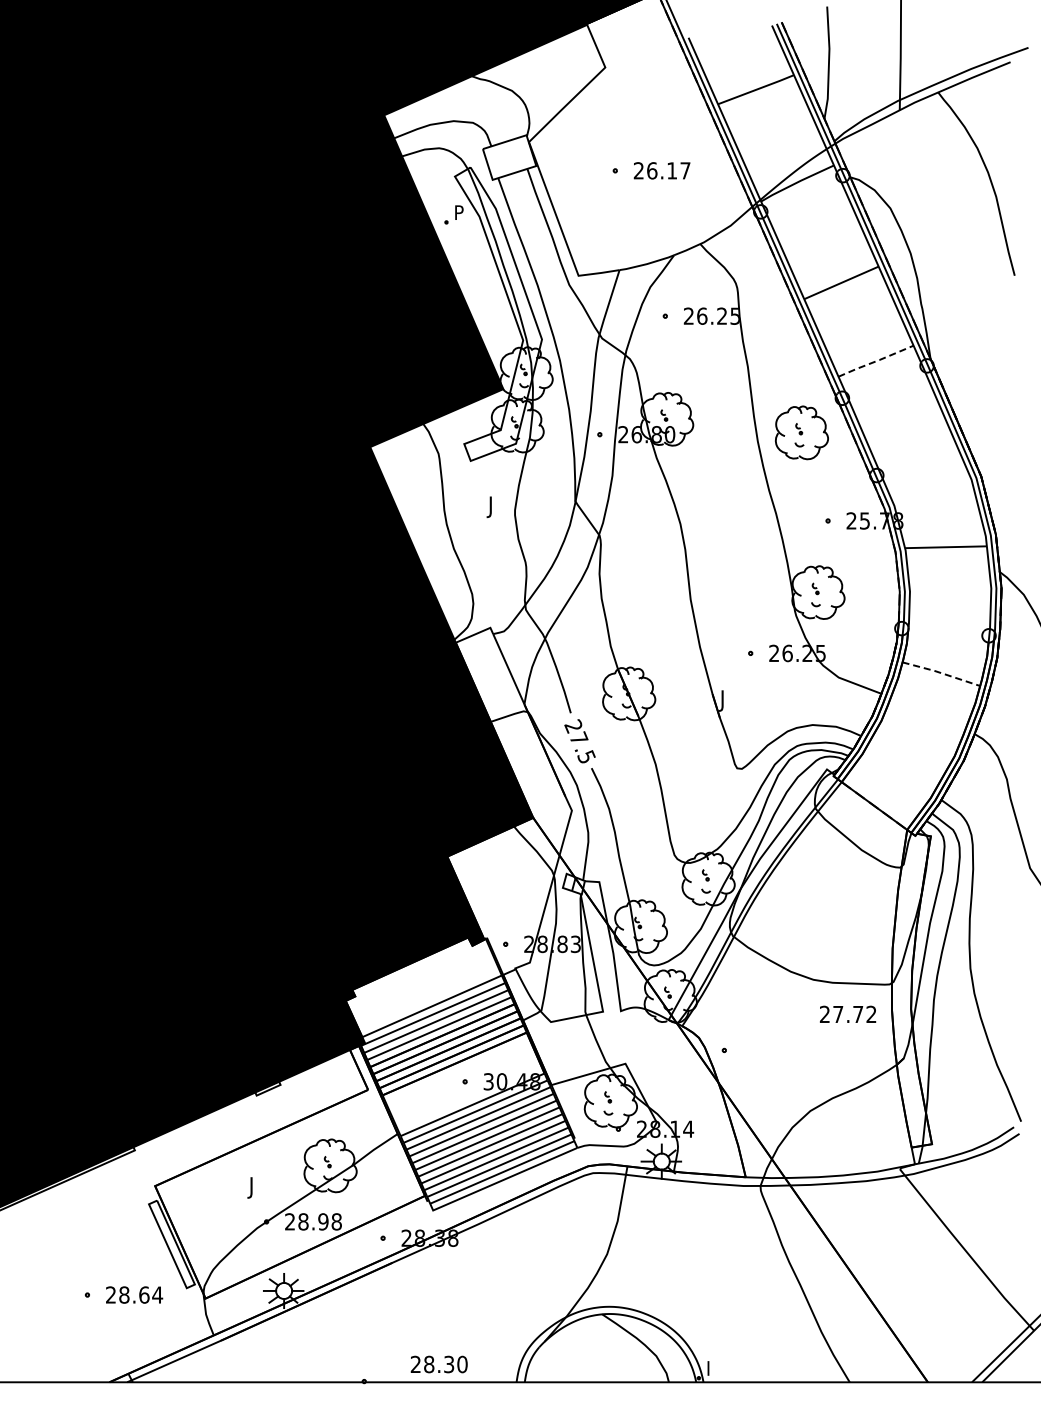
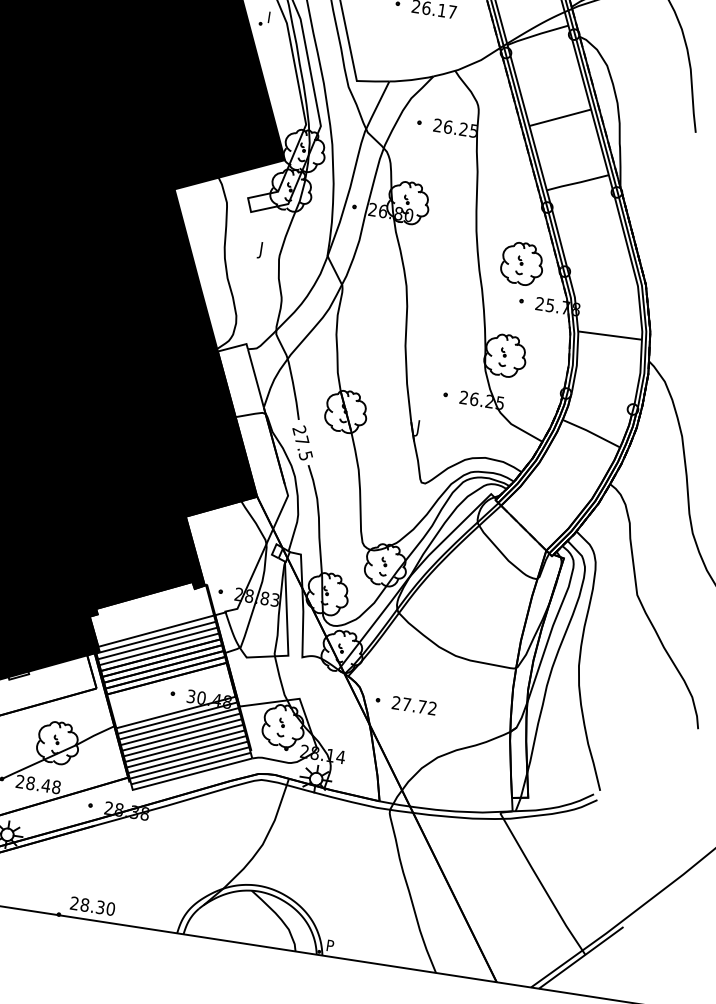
text: (460, 209) -> (273, 15), P -> I
line: (875, 361) -> (577, 182), dashed -> solid
part: (801, 432) -> (522, 263), moved
line: (941, 673) -> (591, 433), dashed -> solid
text: (848, 1013) -> (414, 705), moved
text: (322, 1221) -> (45, 785), 28.98 -> 28.48
text: (438, 1364) -> (92, 906), moved
text: (712, 1365) -> (331, 943), I -> P

